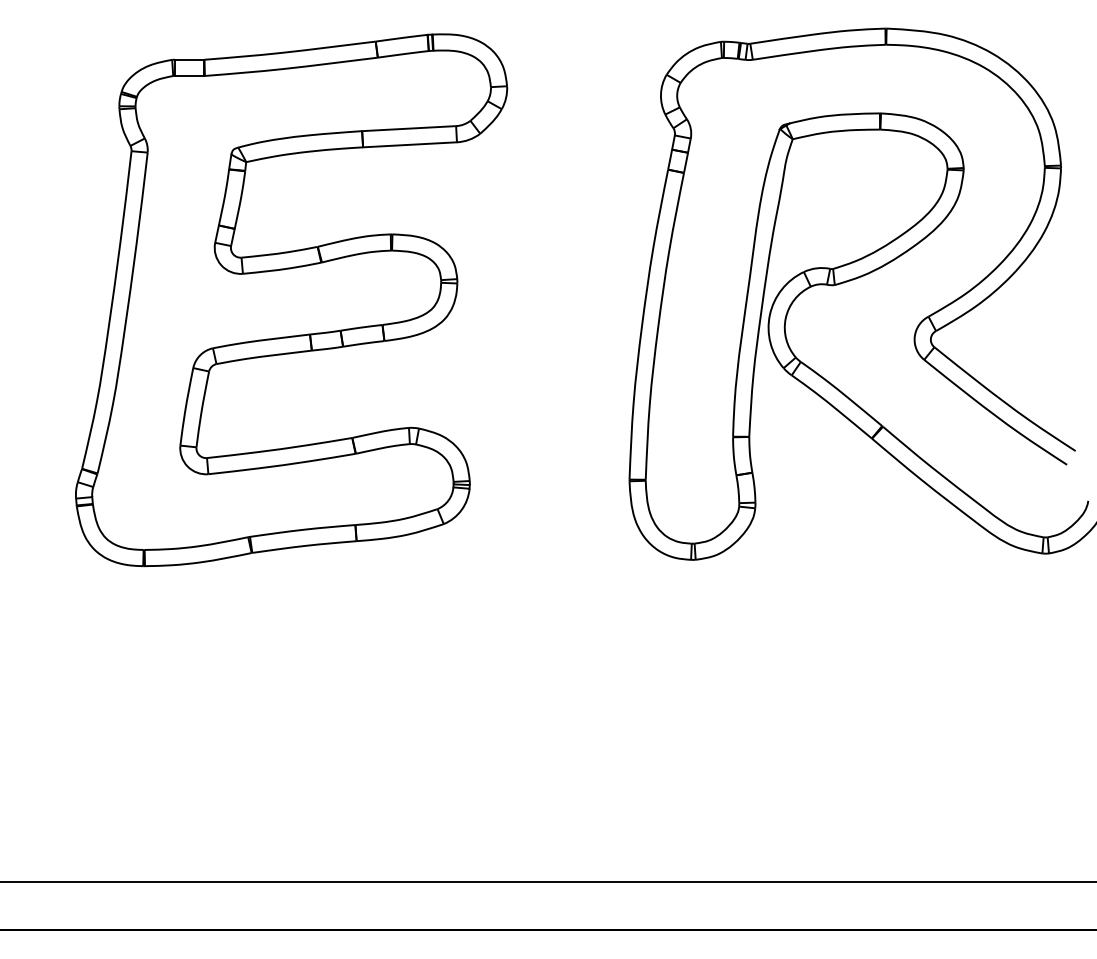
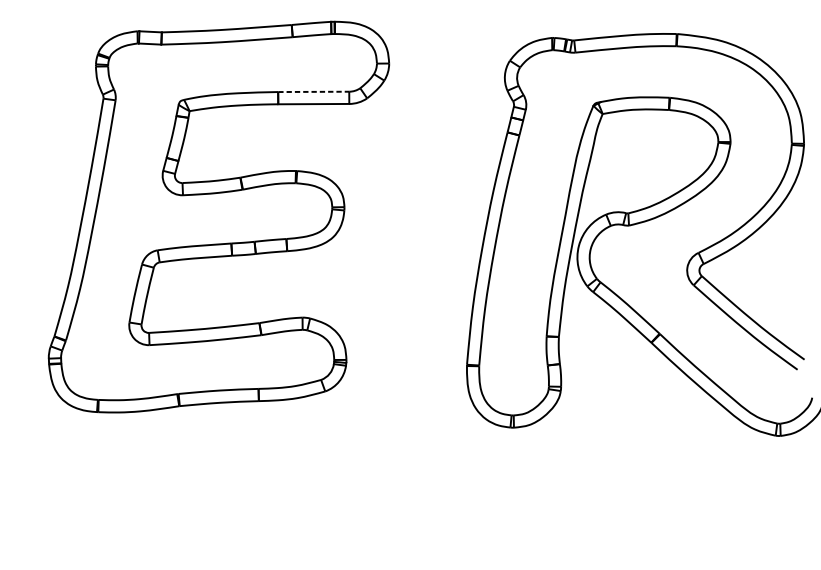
line: (409, 128) -> (313, 91), solid -> dashed

